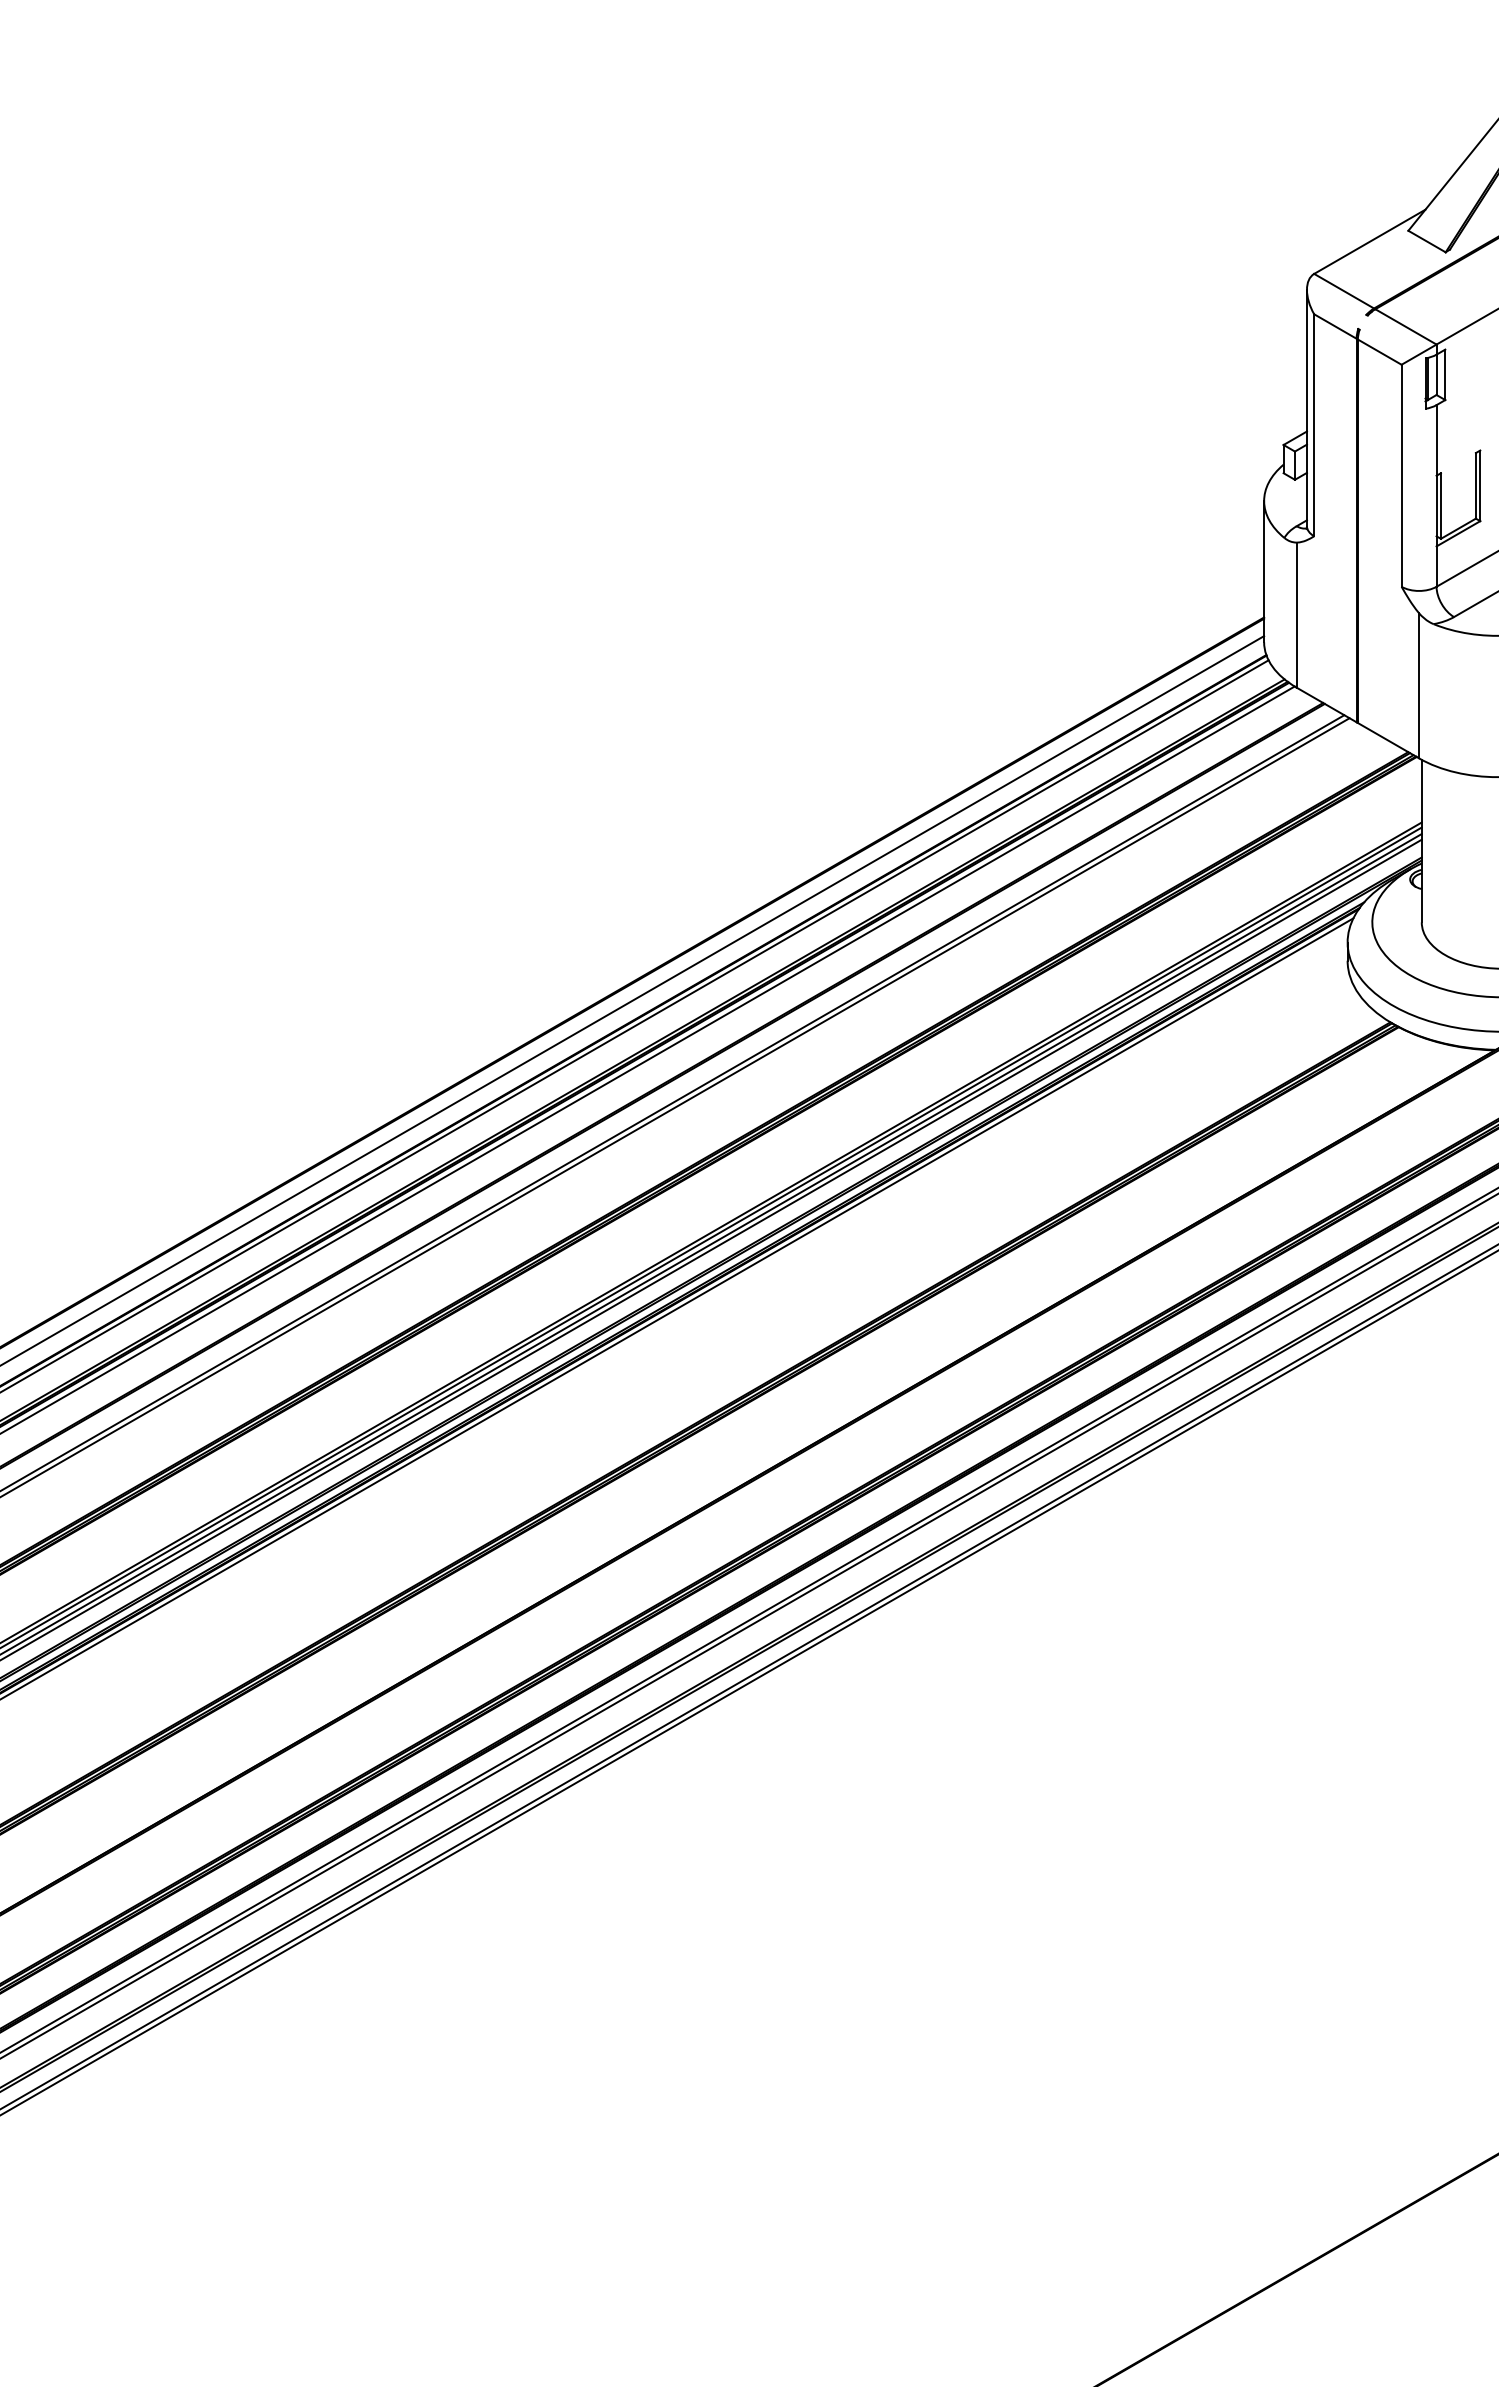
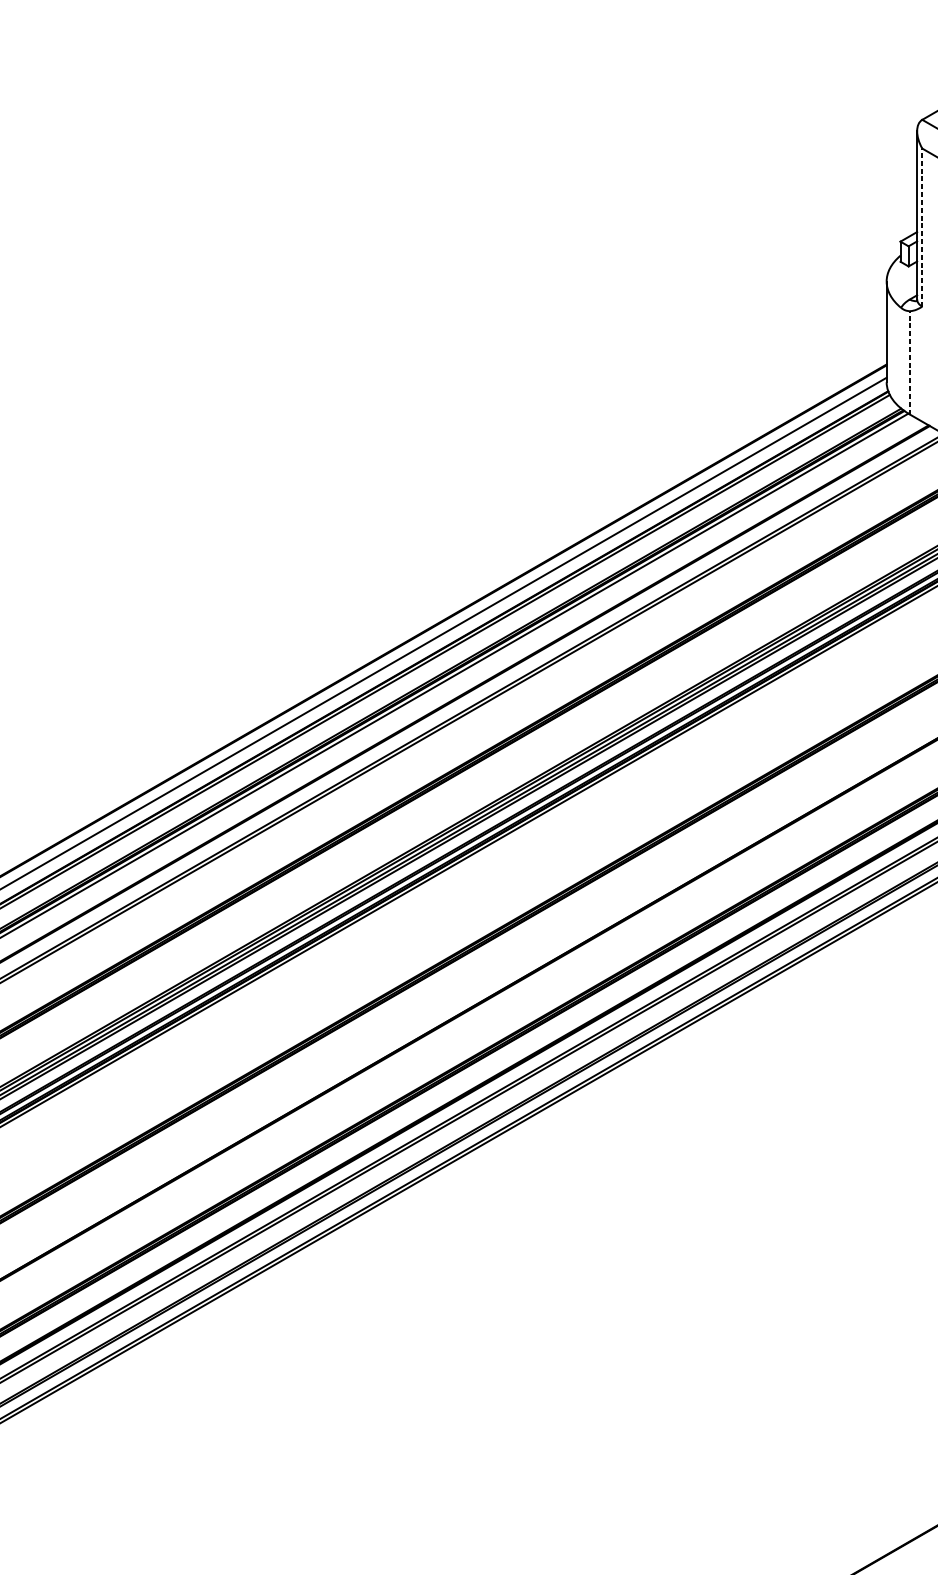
line: (1314, 424) -> (922, 227), solid -> dashed
line: (1296, 615) -> (909, 363), solid -> dashed

